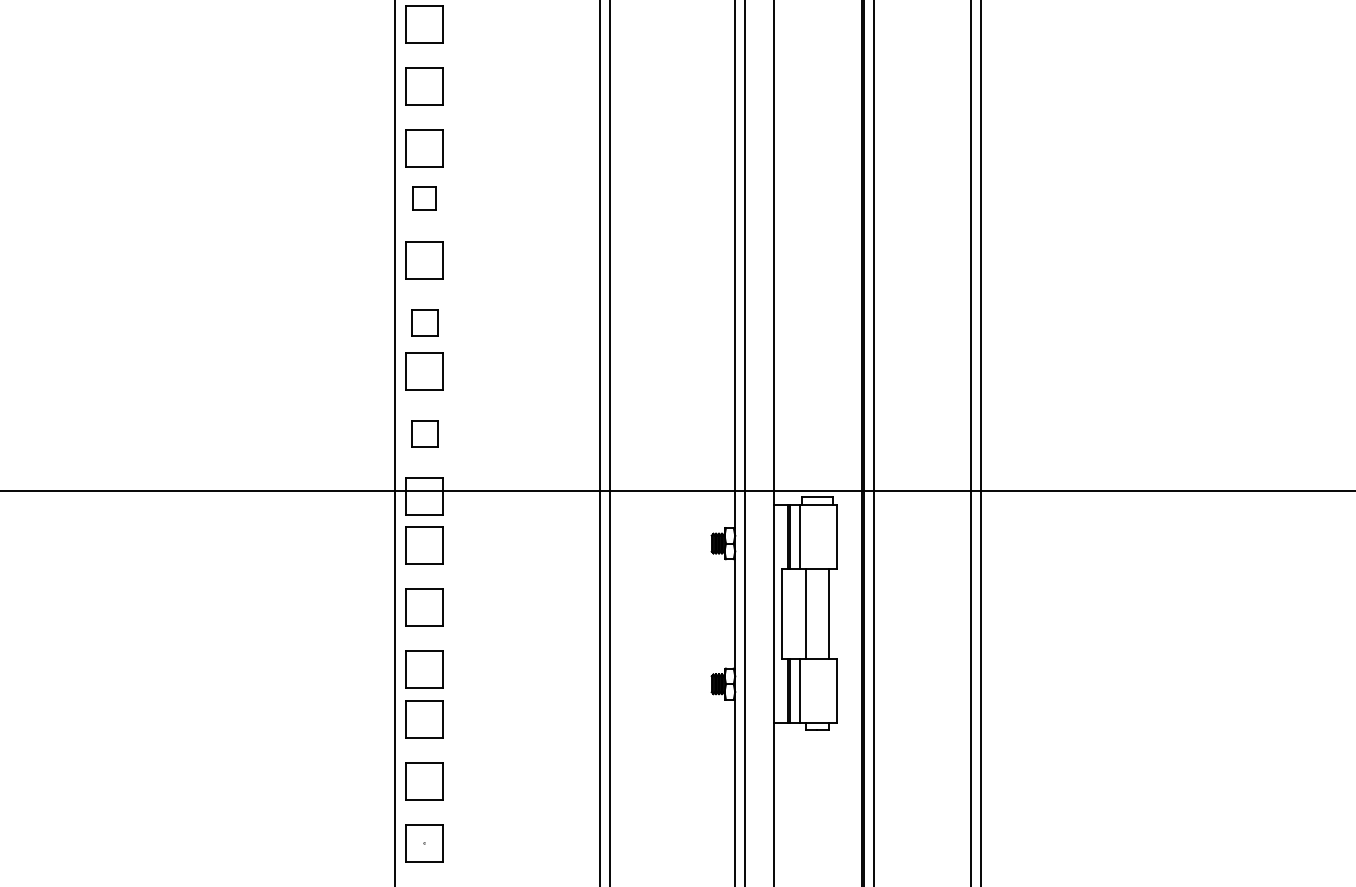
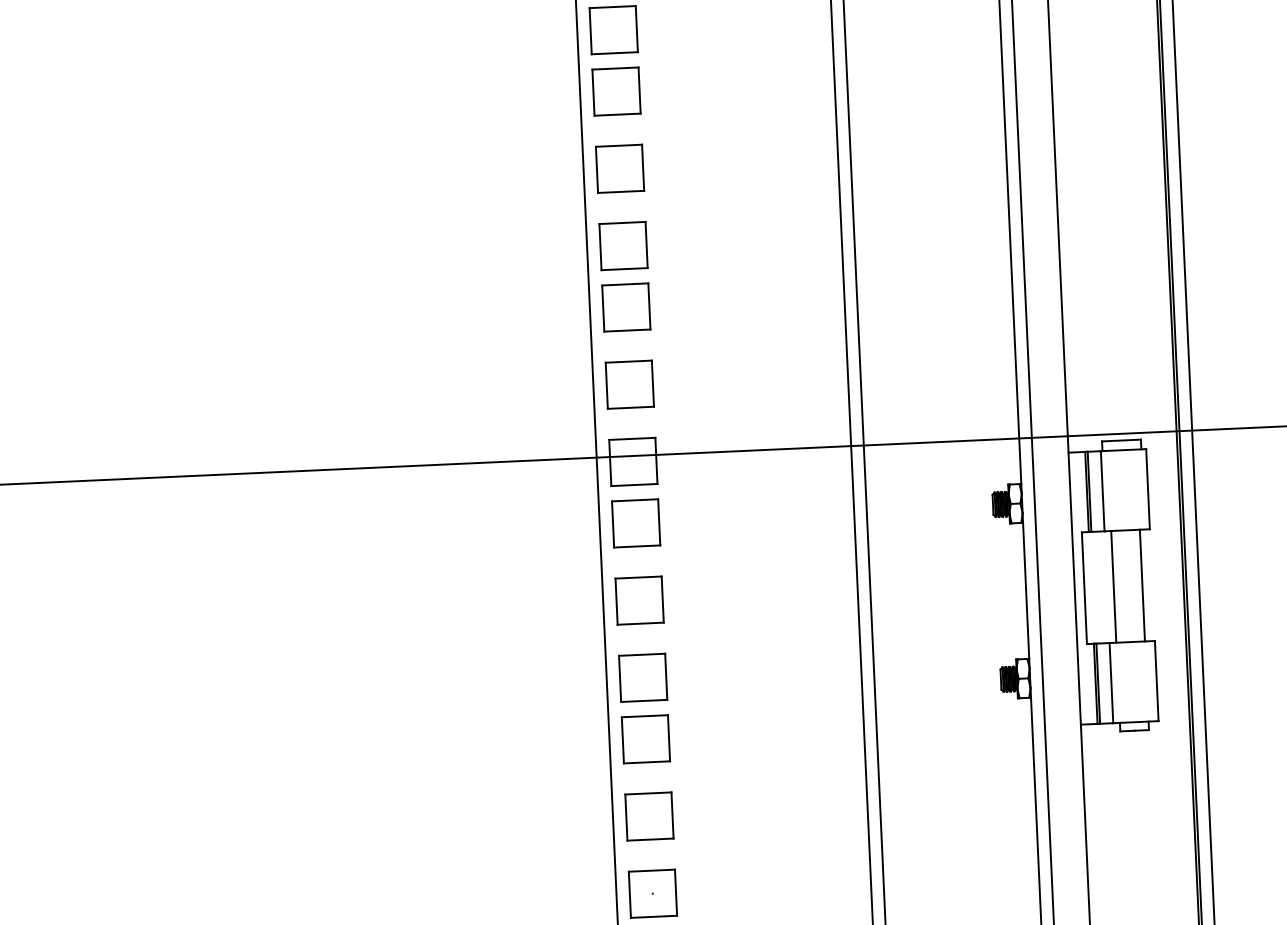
part: (424, 198) -> (616, 91), size x1.67
part: (424, 322) -> (623, 246), size x1.43
part: (424, 433) -> (629, 384), size x1.43

